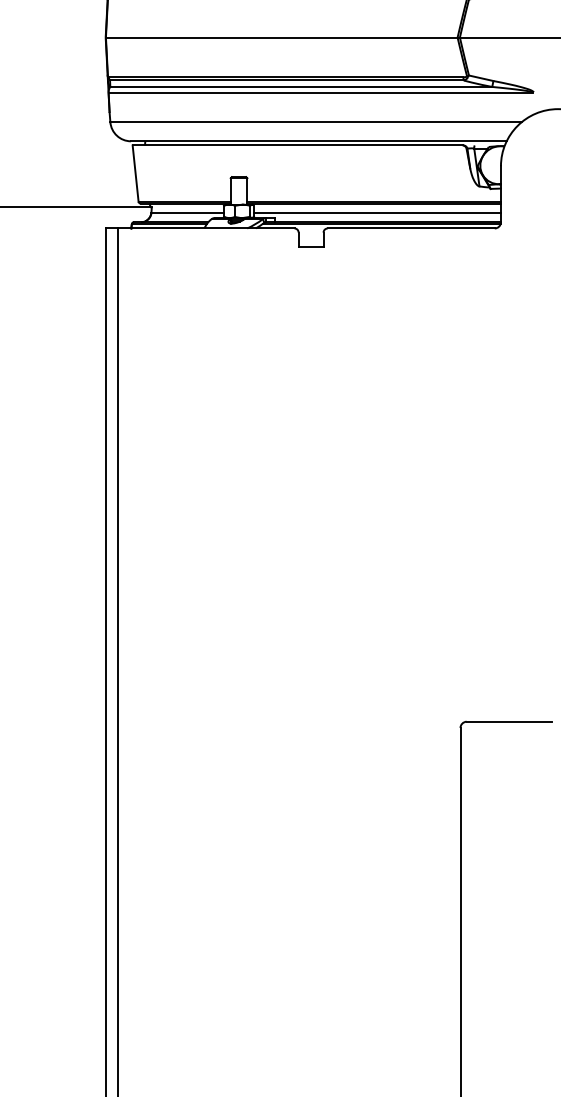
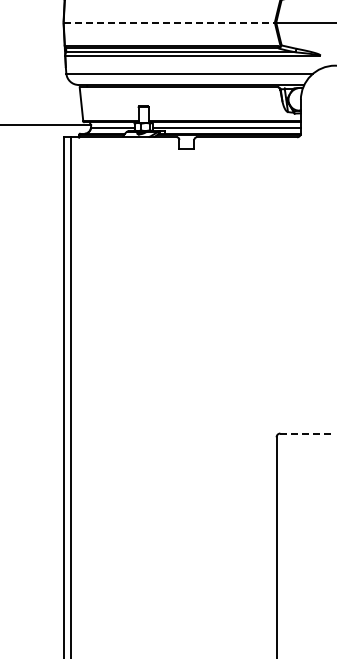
line: (282, 37) -> (169, 22), solid -> dashed
line: (508, 721) -> (305, 433), solid -> dashed

